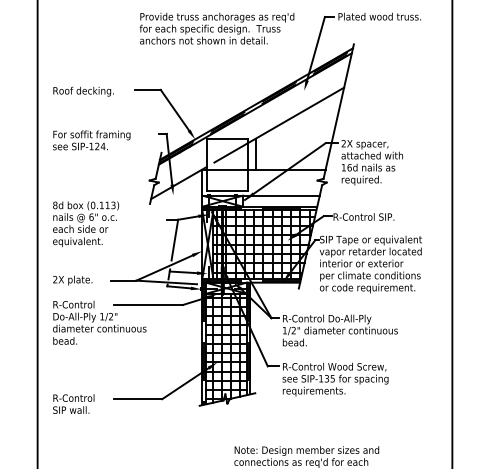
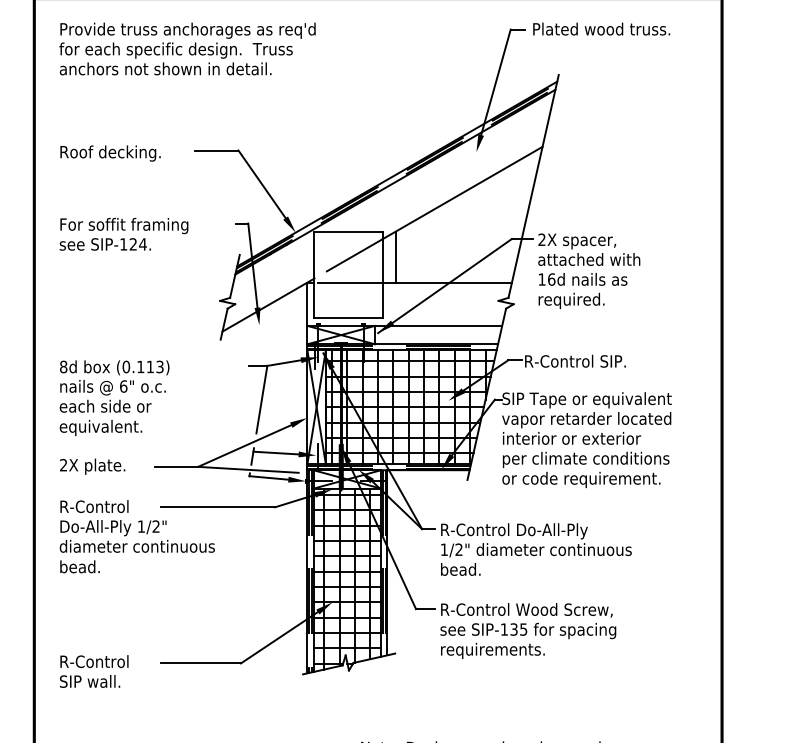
text: (216, 28) -> (186, 48), moved
text: (86, 224) -> (115, 398), moved

